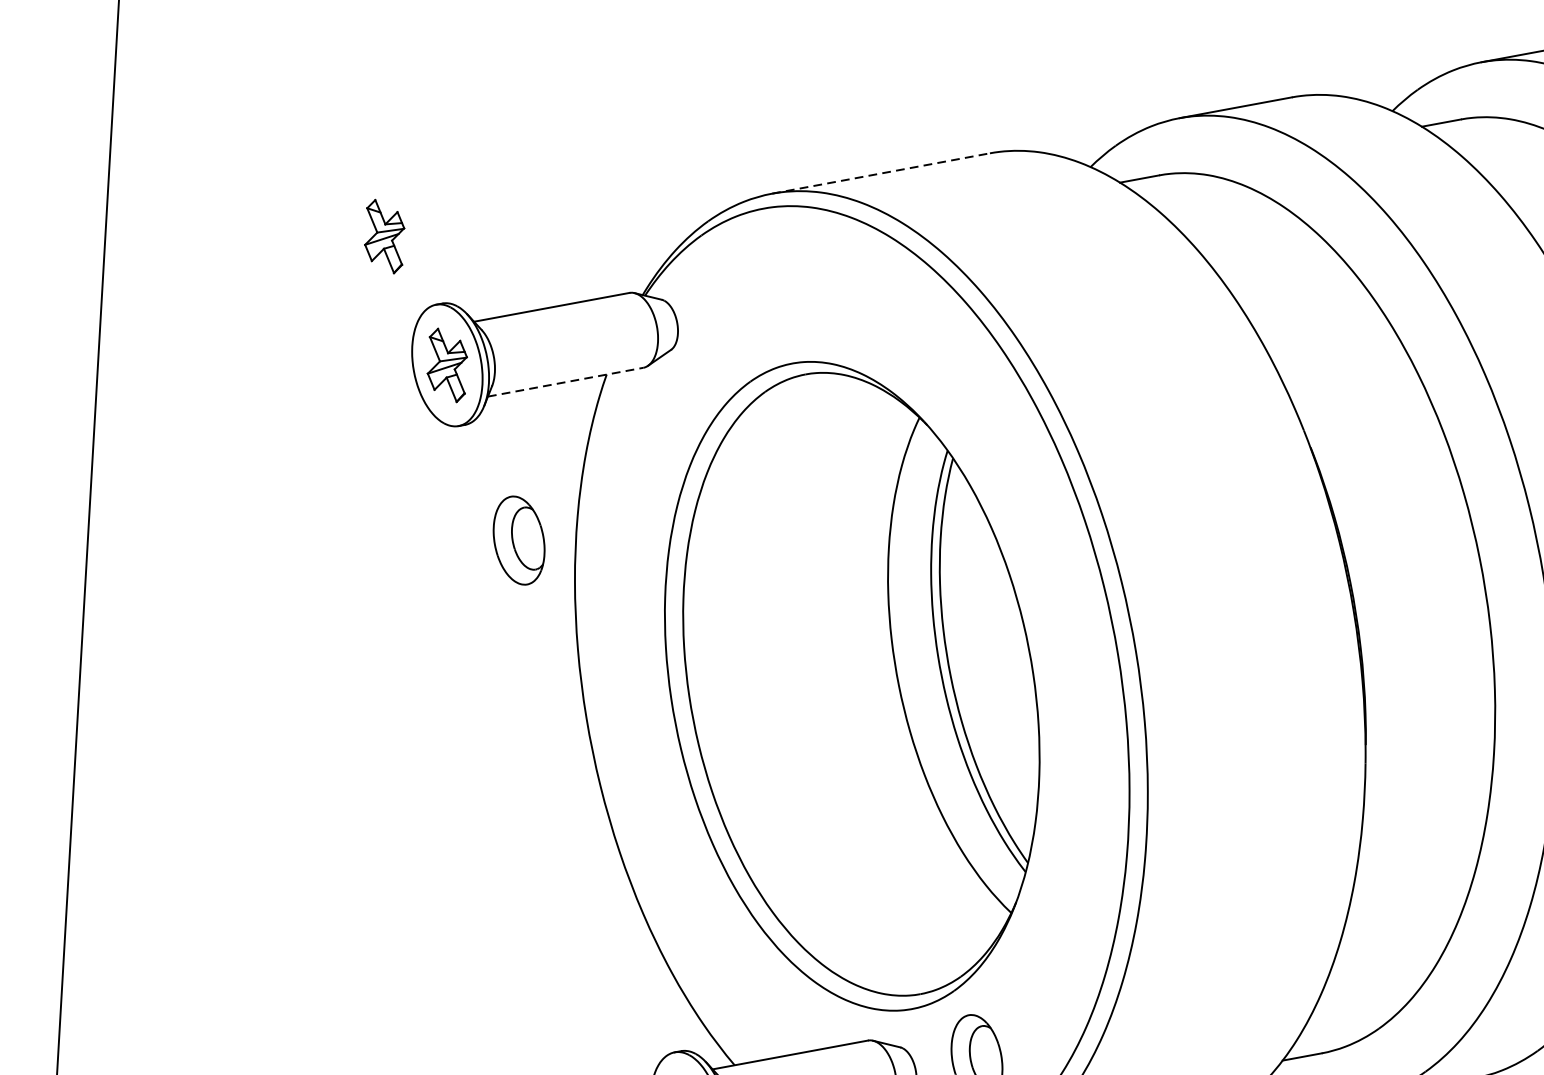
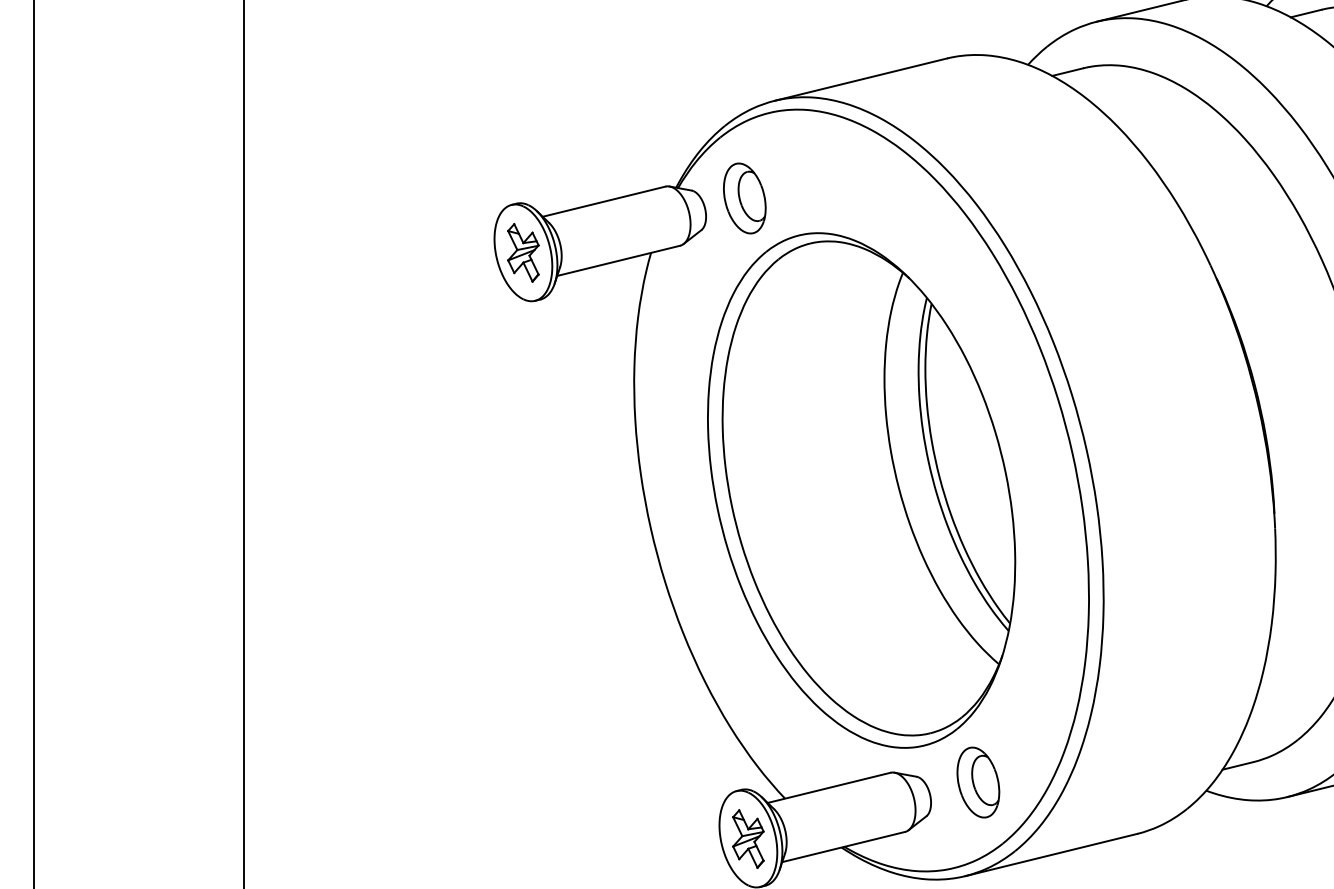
line: (880, 173) -> (860, 79), dashed -> solid
part: (384, 236) -> (467, 152), removed
line: (566, 381) -> (619, 260), dashed -> solid
part: (518, 540) -> (744, 198), moved

